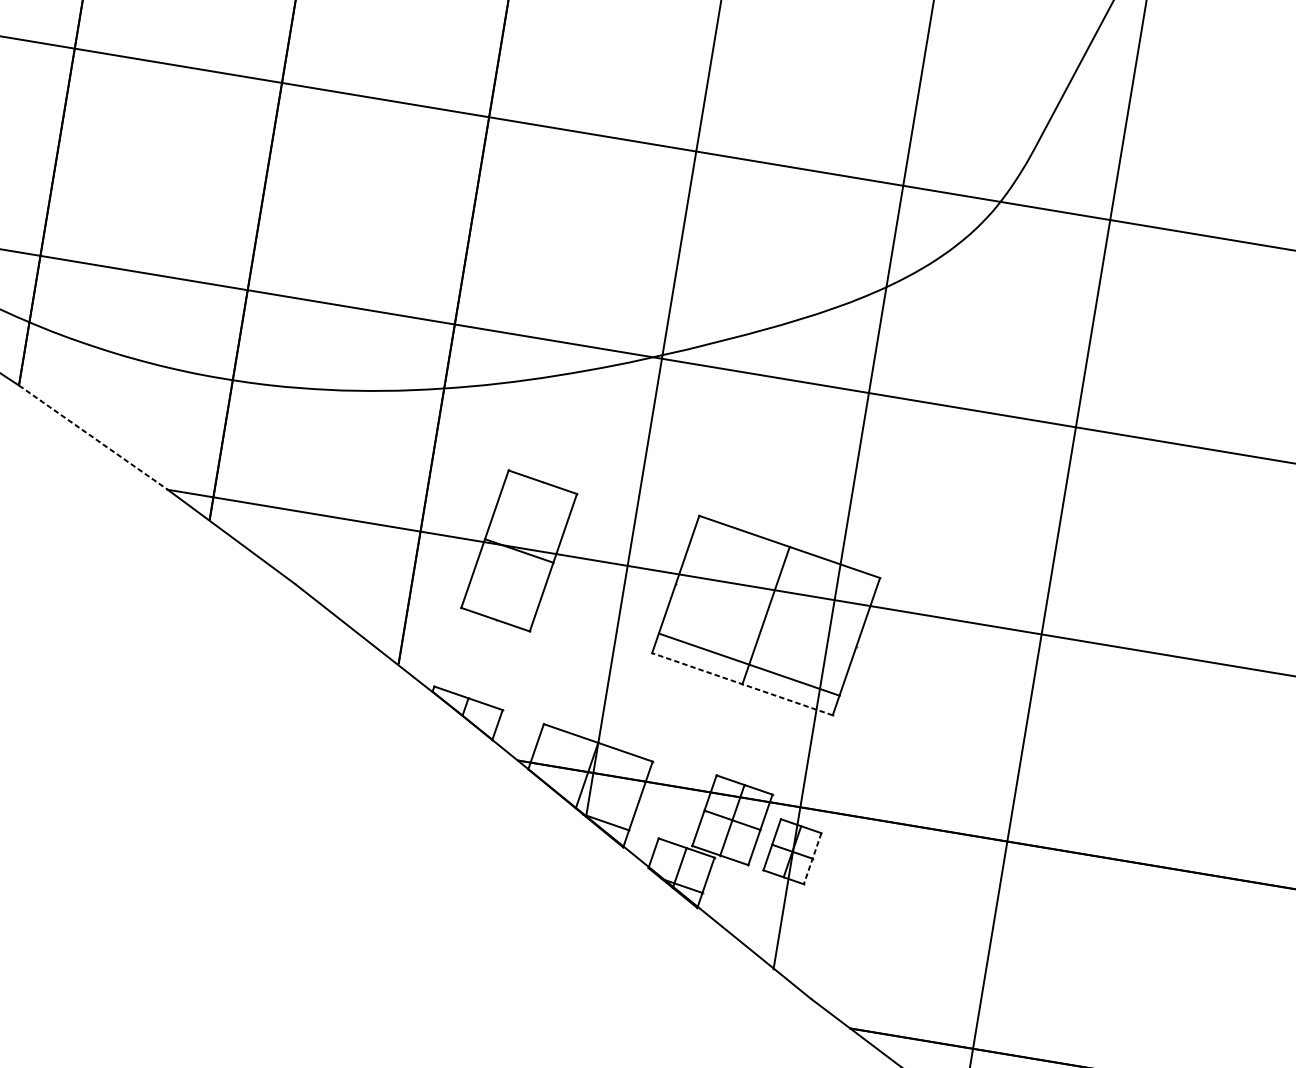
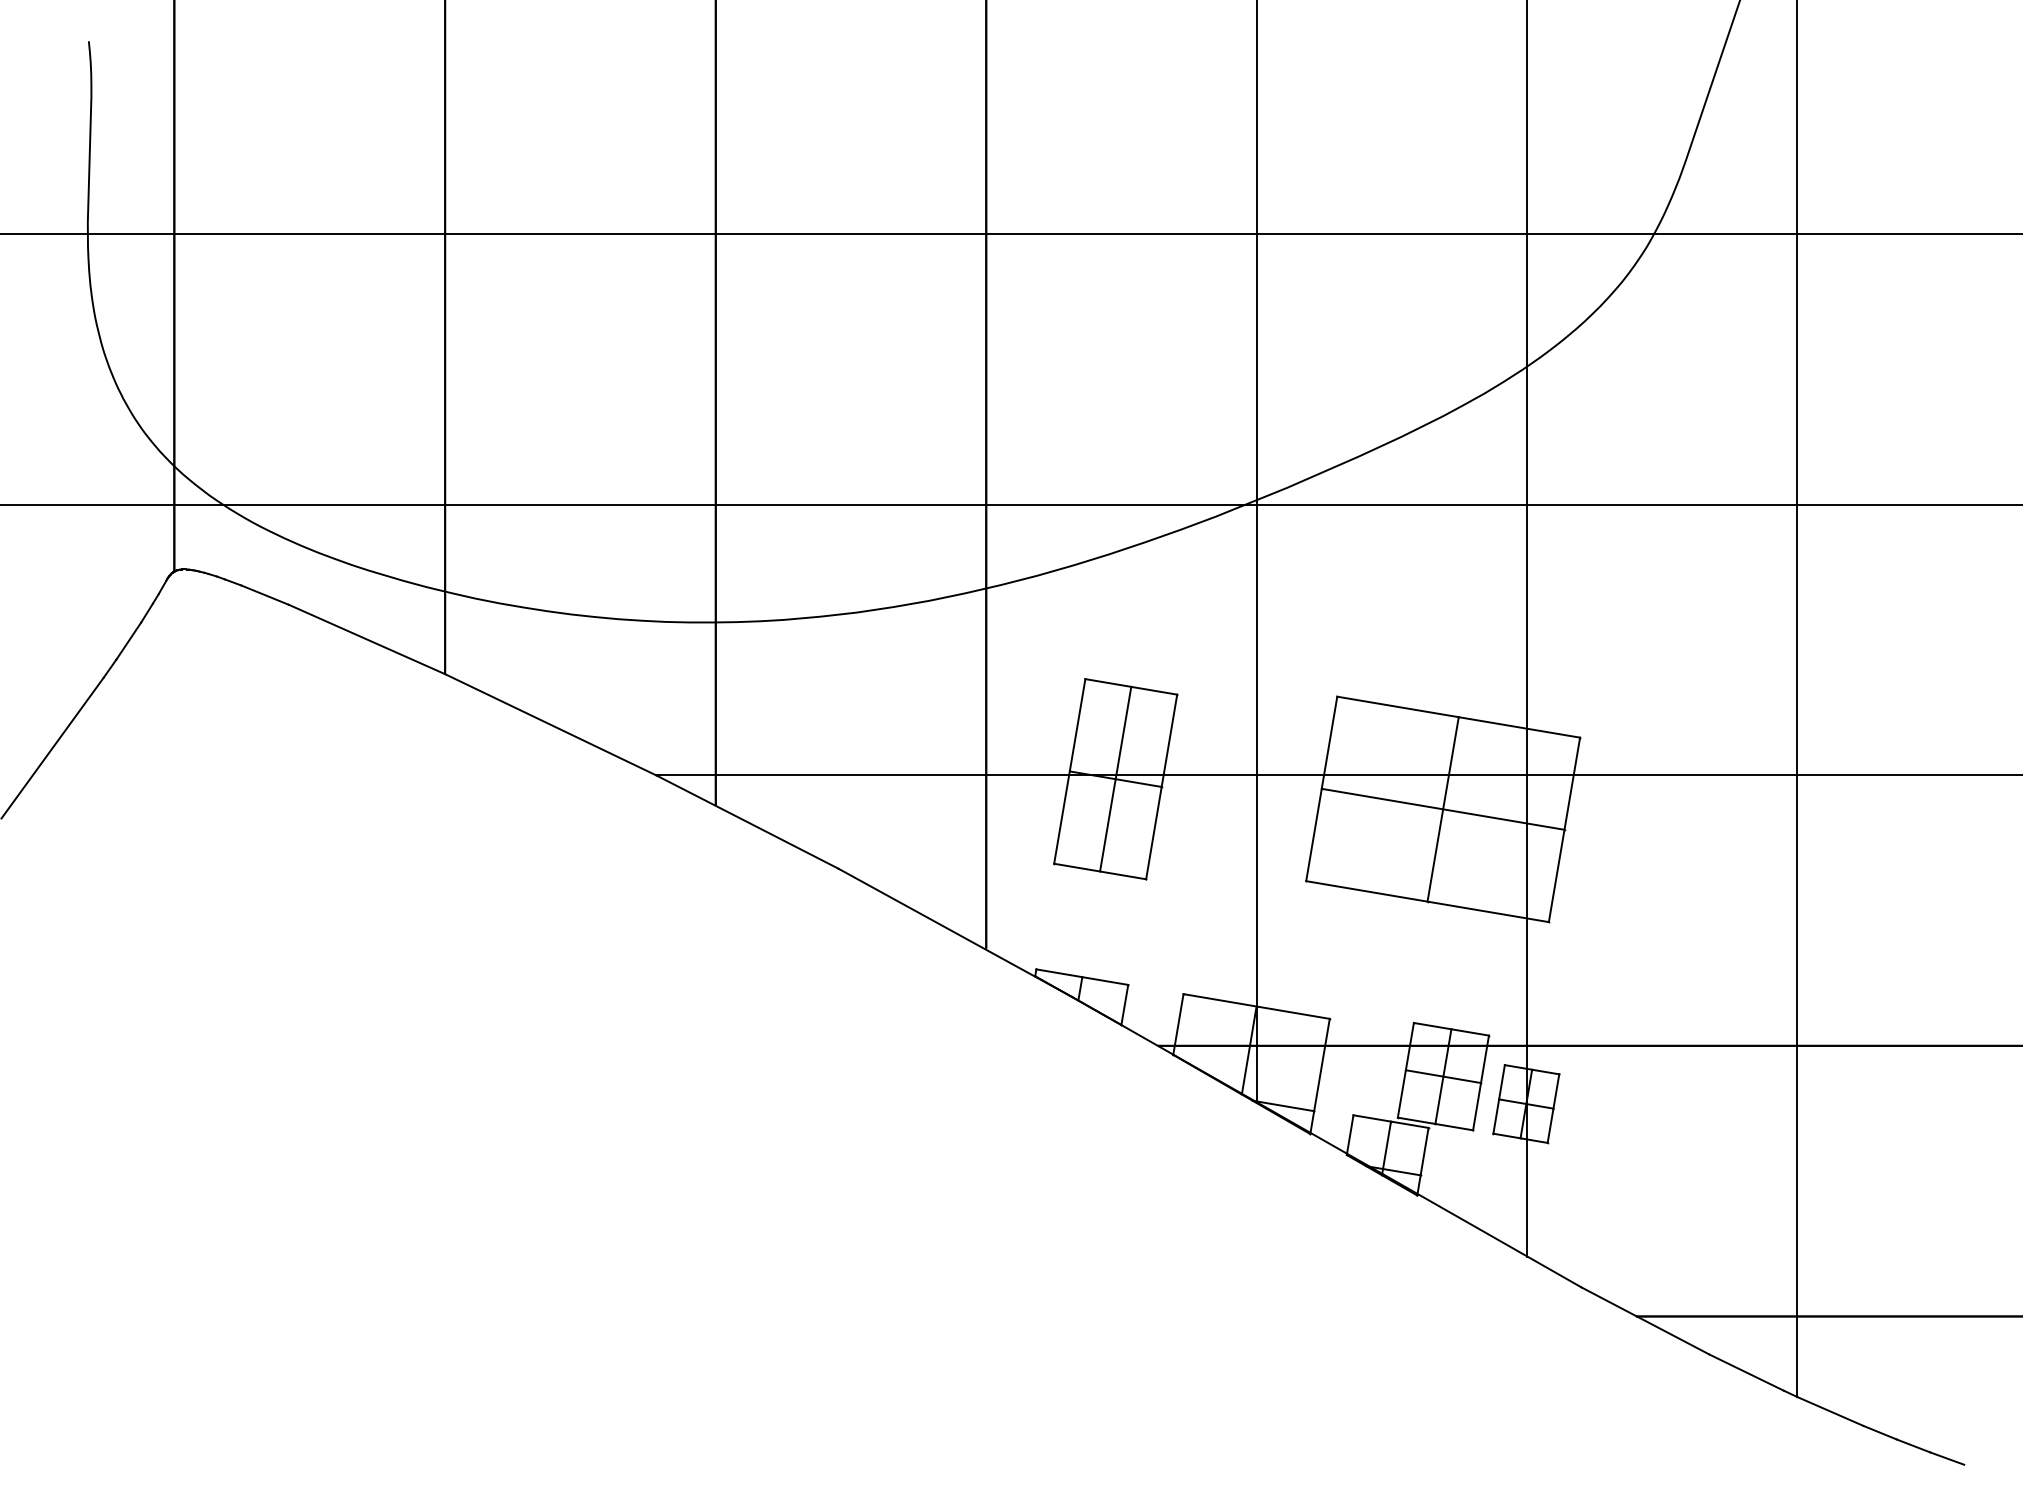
line: (94, 437) -> (551, 724), dashed -> solid
line: (519, 550) -> (1115, 778), added
line: (748, 663) -> (1442, 808), moved
line: (742, 684) -> (1427, 901), dashed -> solid
line: (812, 858) -> (1553, 1108), dashed -> solid

